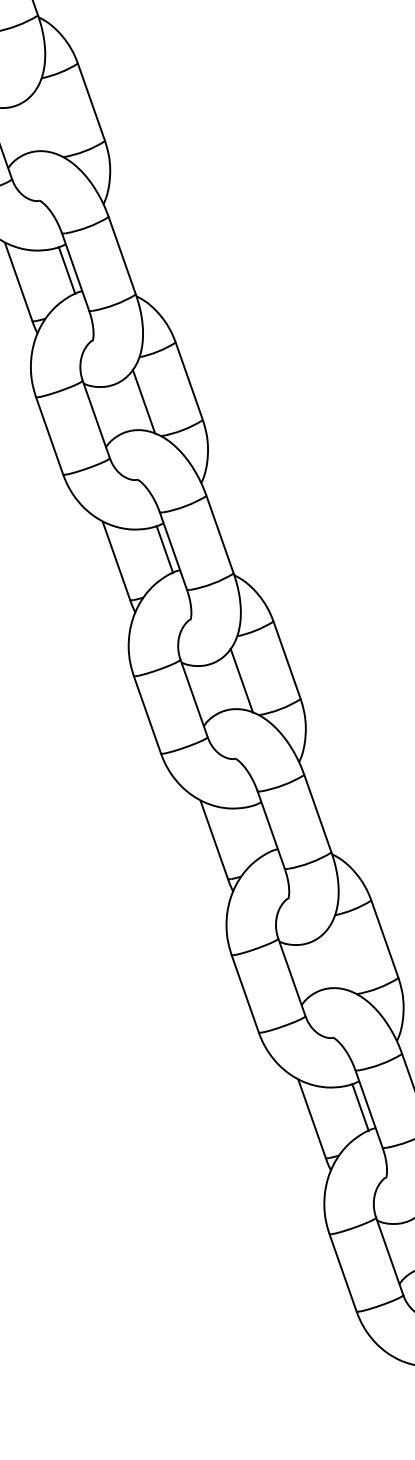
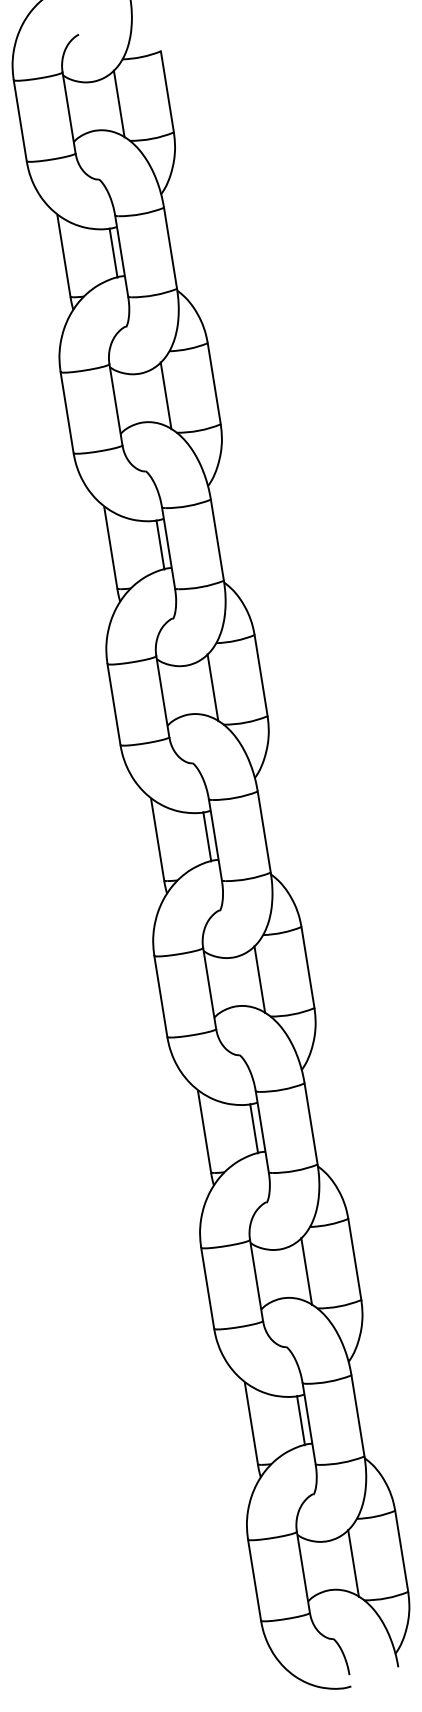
line: (45, 122) -> (165, 395), added
line: (262, 828) -> (254, 1128), added
line: (339, 959) -> (306, 1271), added

